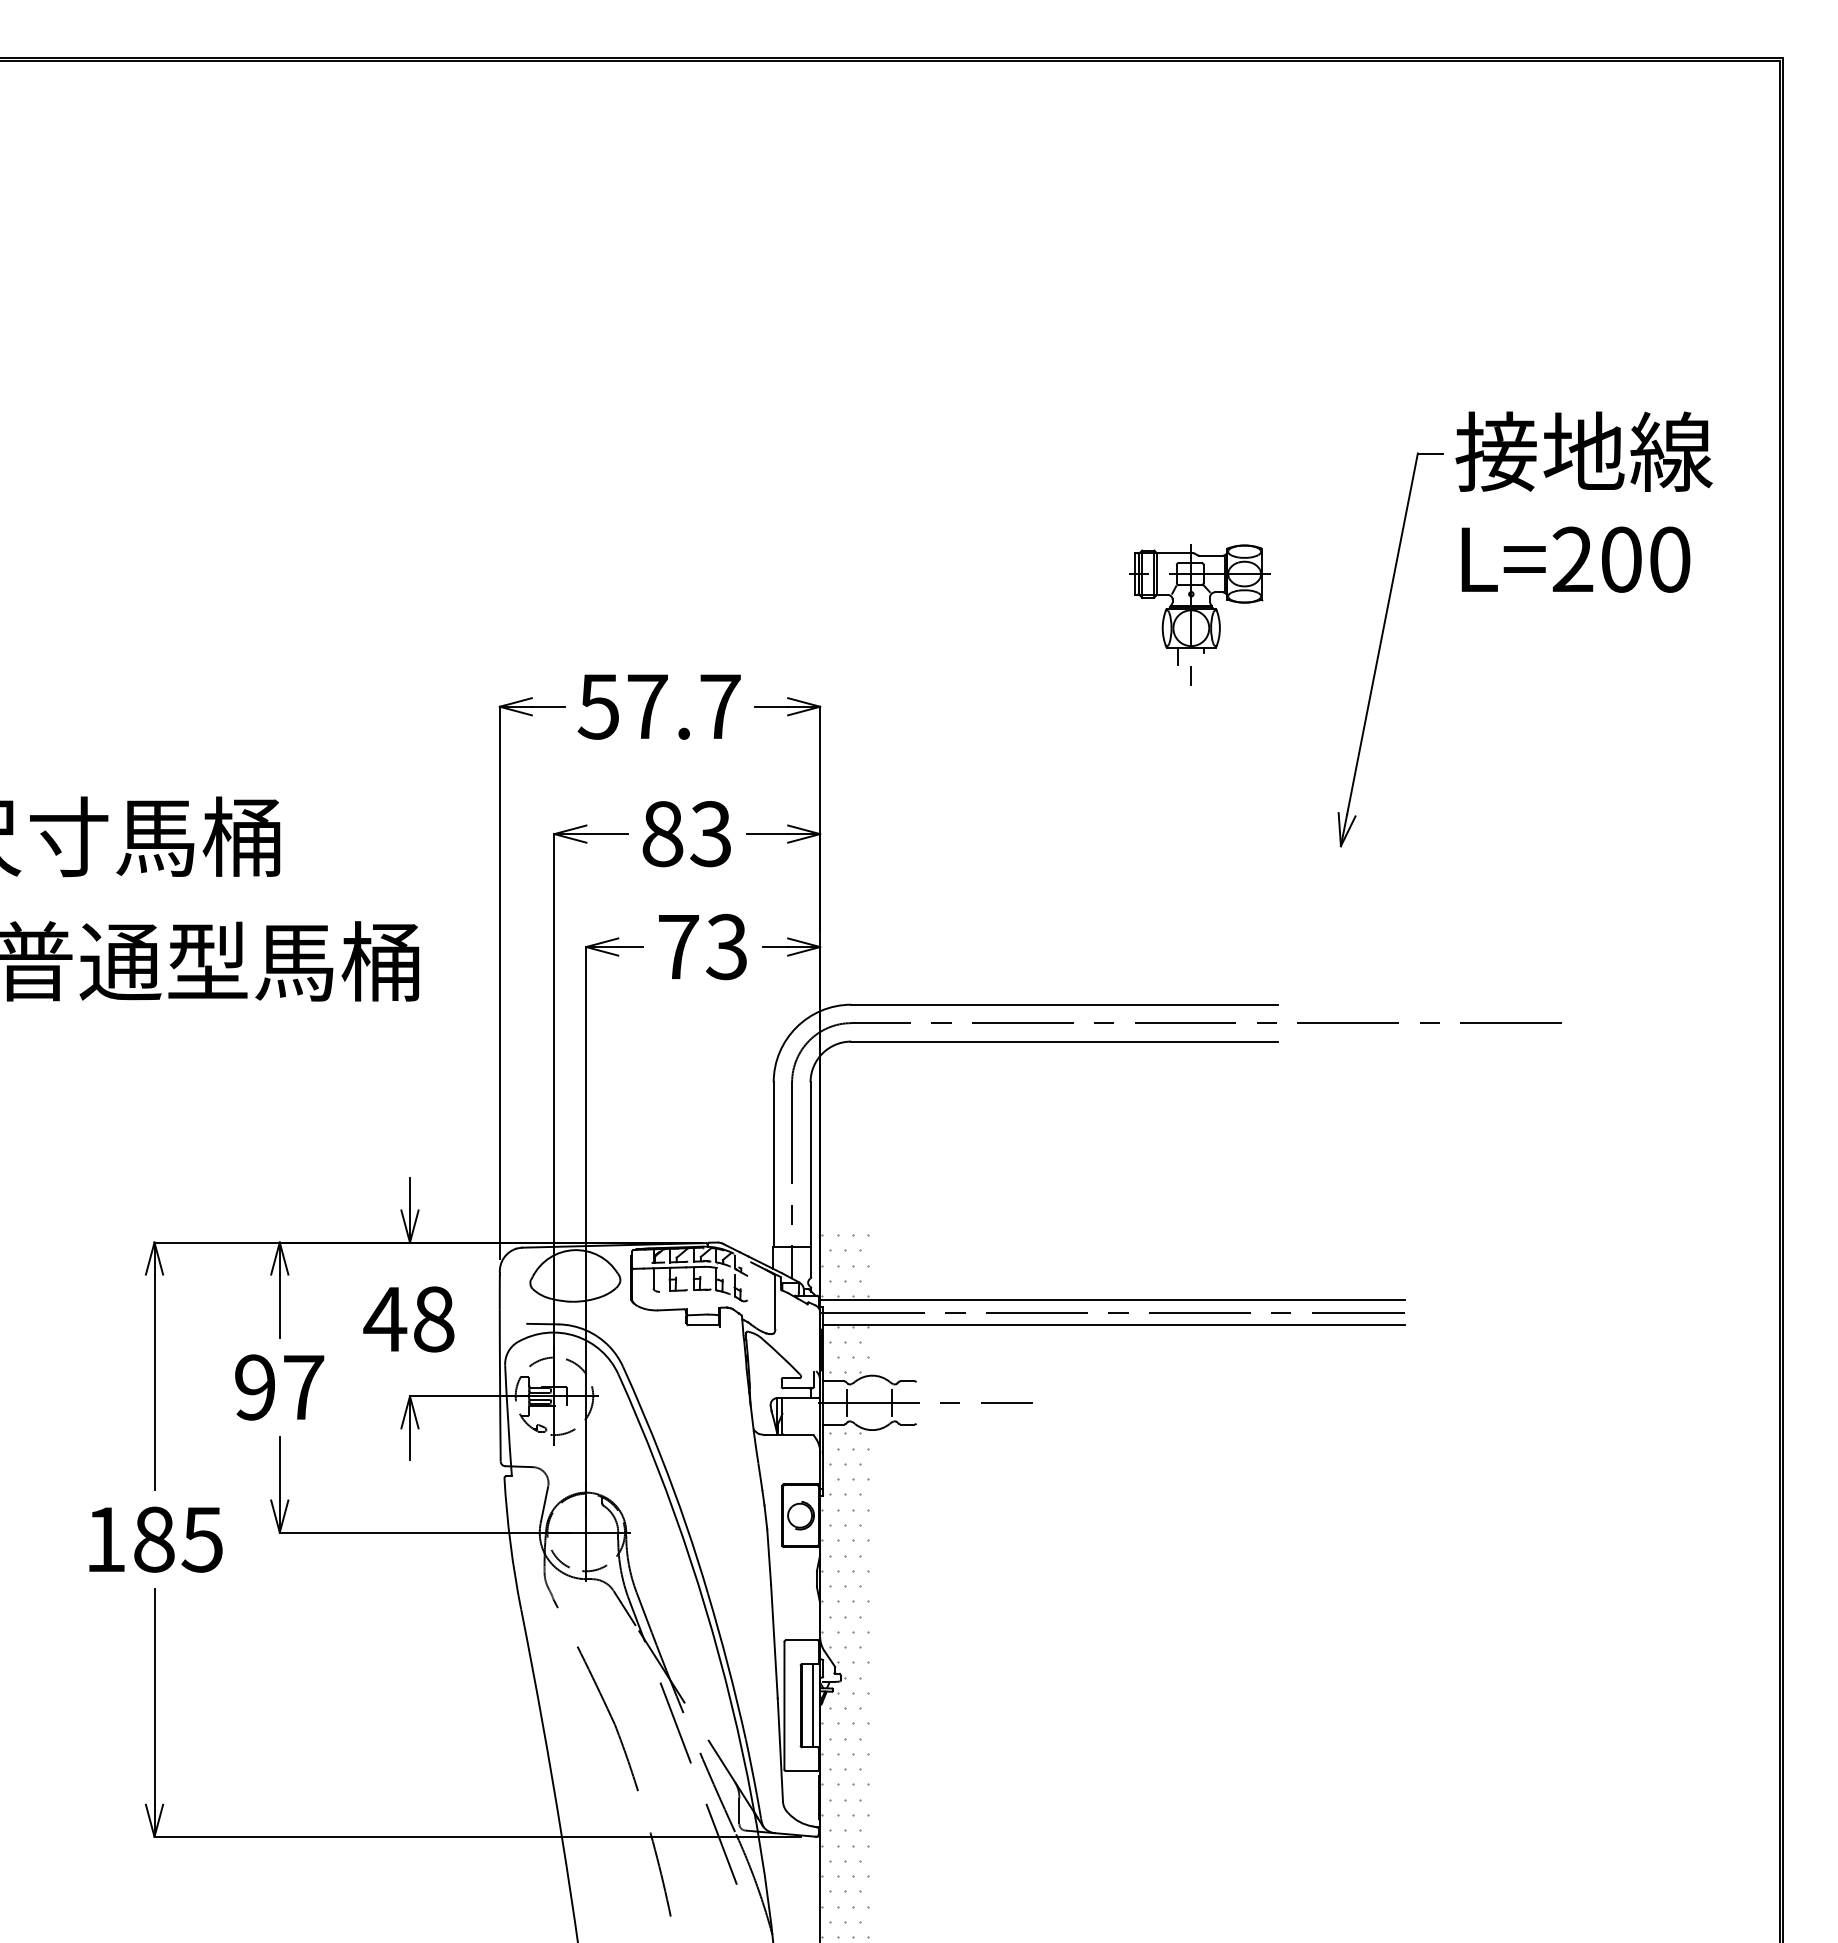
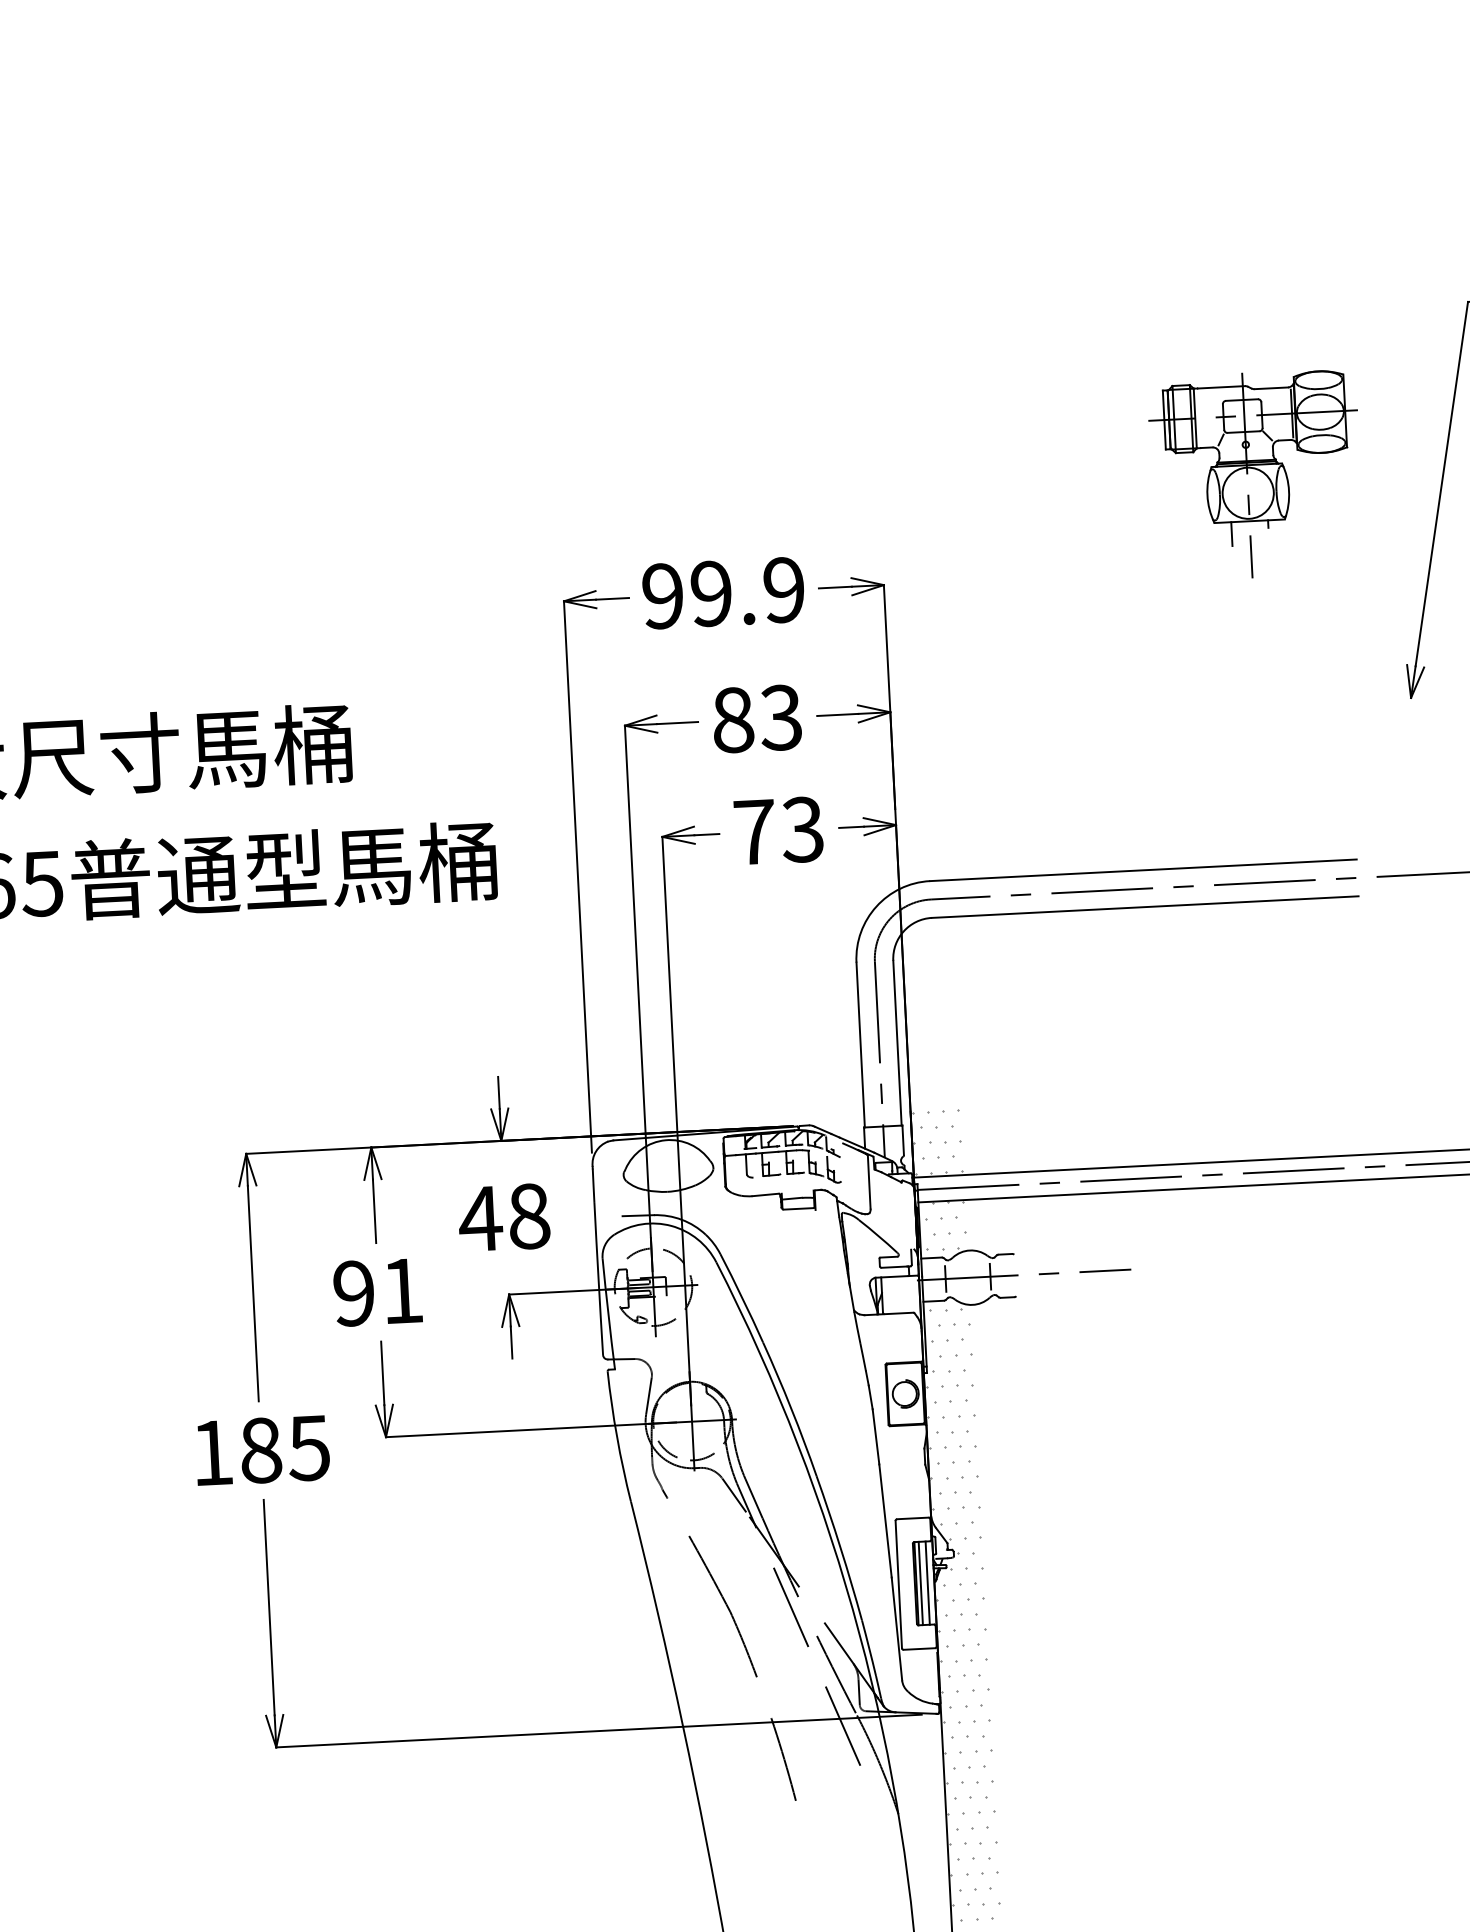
part: (1197, 615) -> (1256, 474), size x1.43
text: (658, 706) -> (722, 593), 57.7 -> 99.9
text: (304, 1387) -> (403, 1291), 97 -> 91
line: (806, 1705) -> (920, 1583), added

